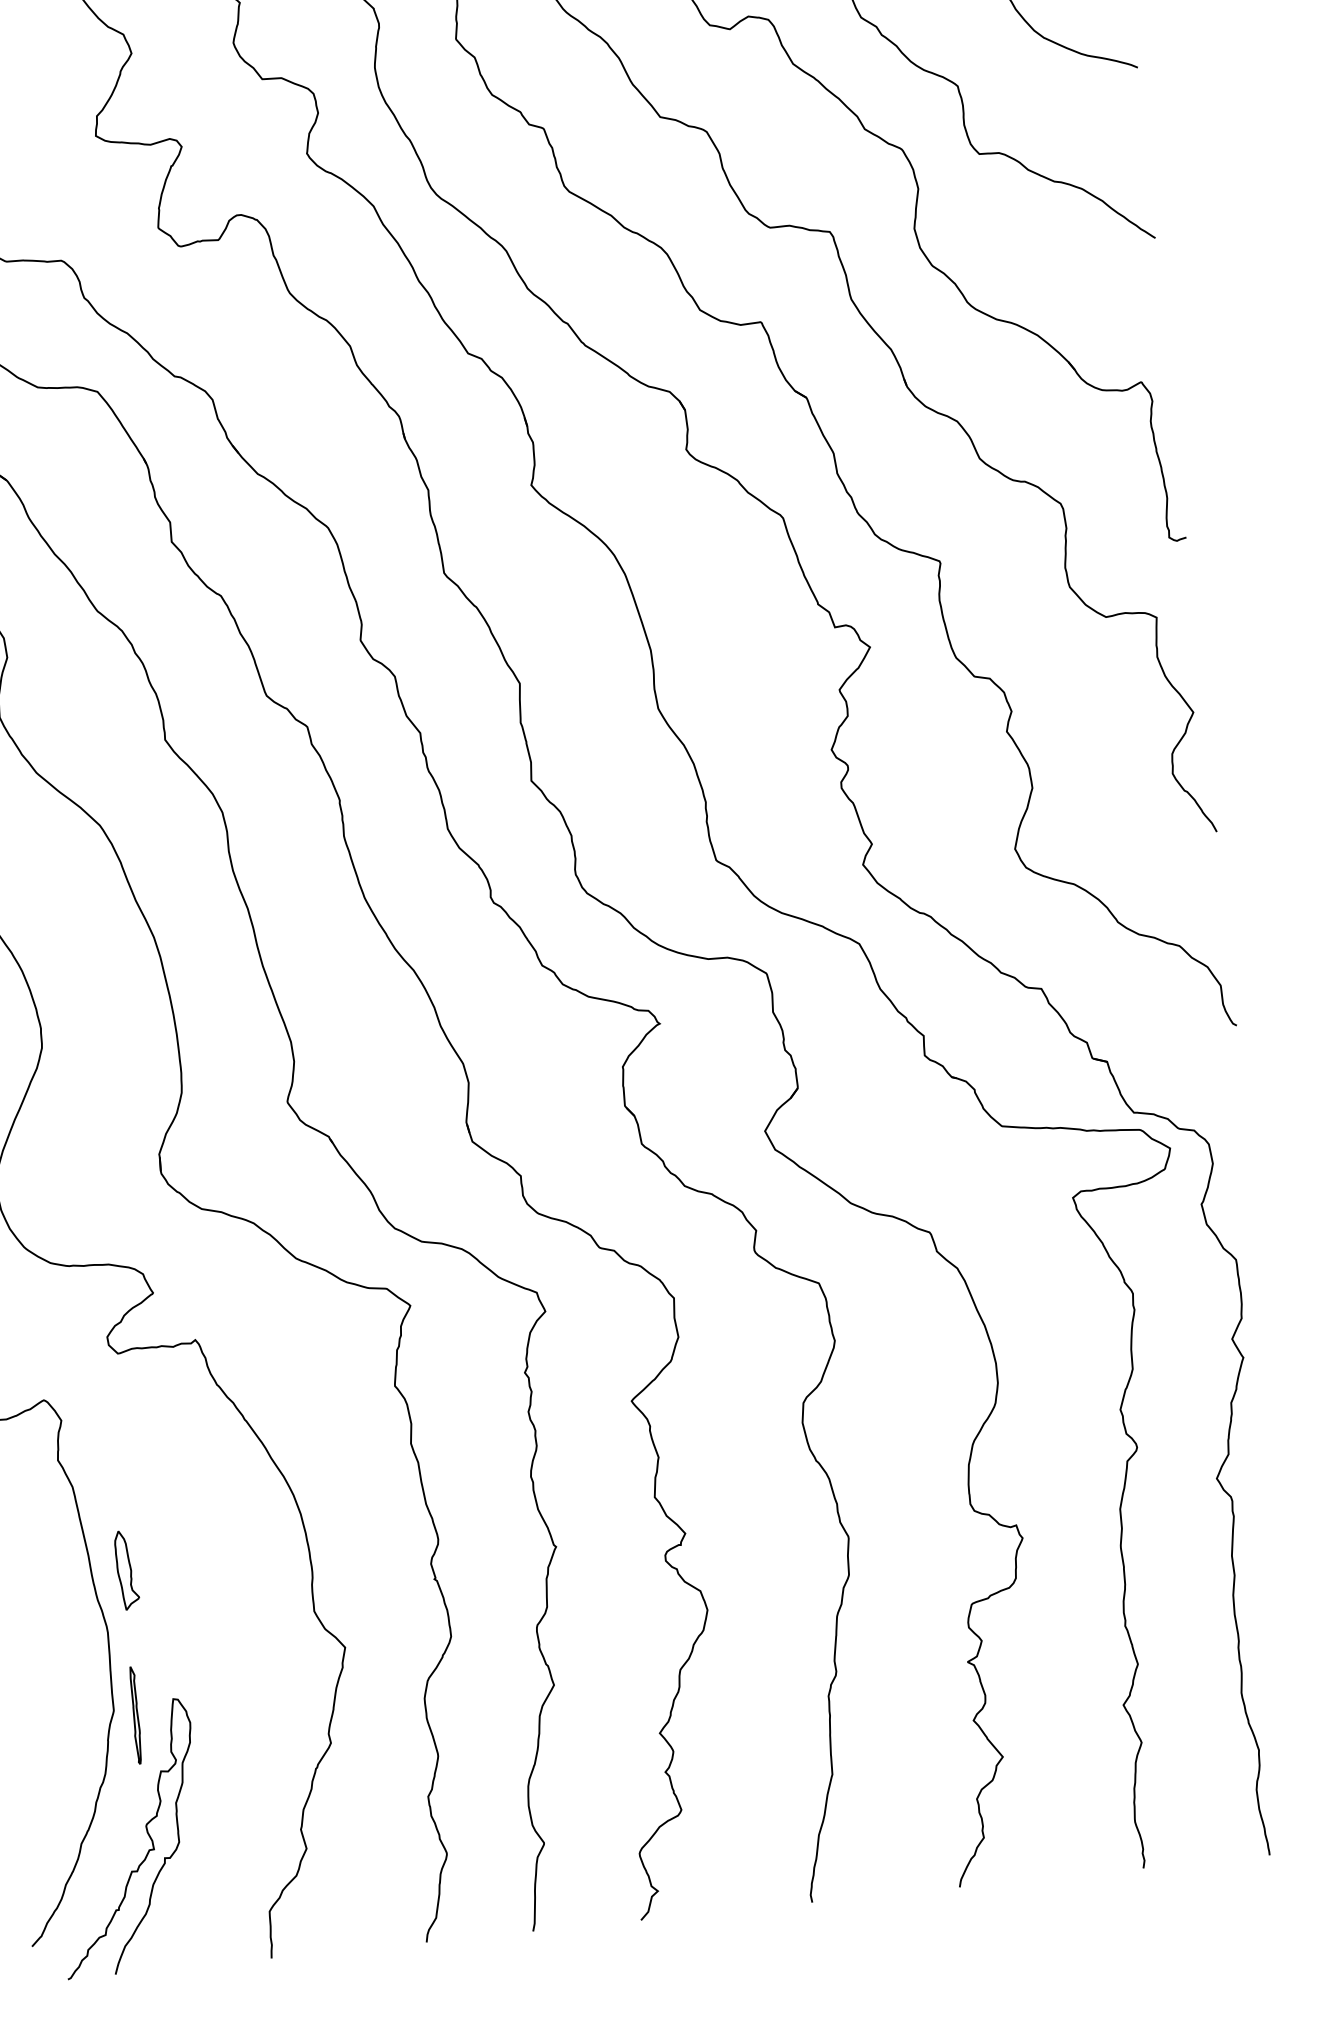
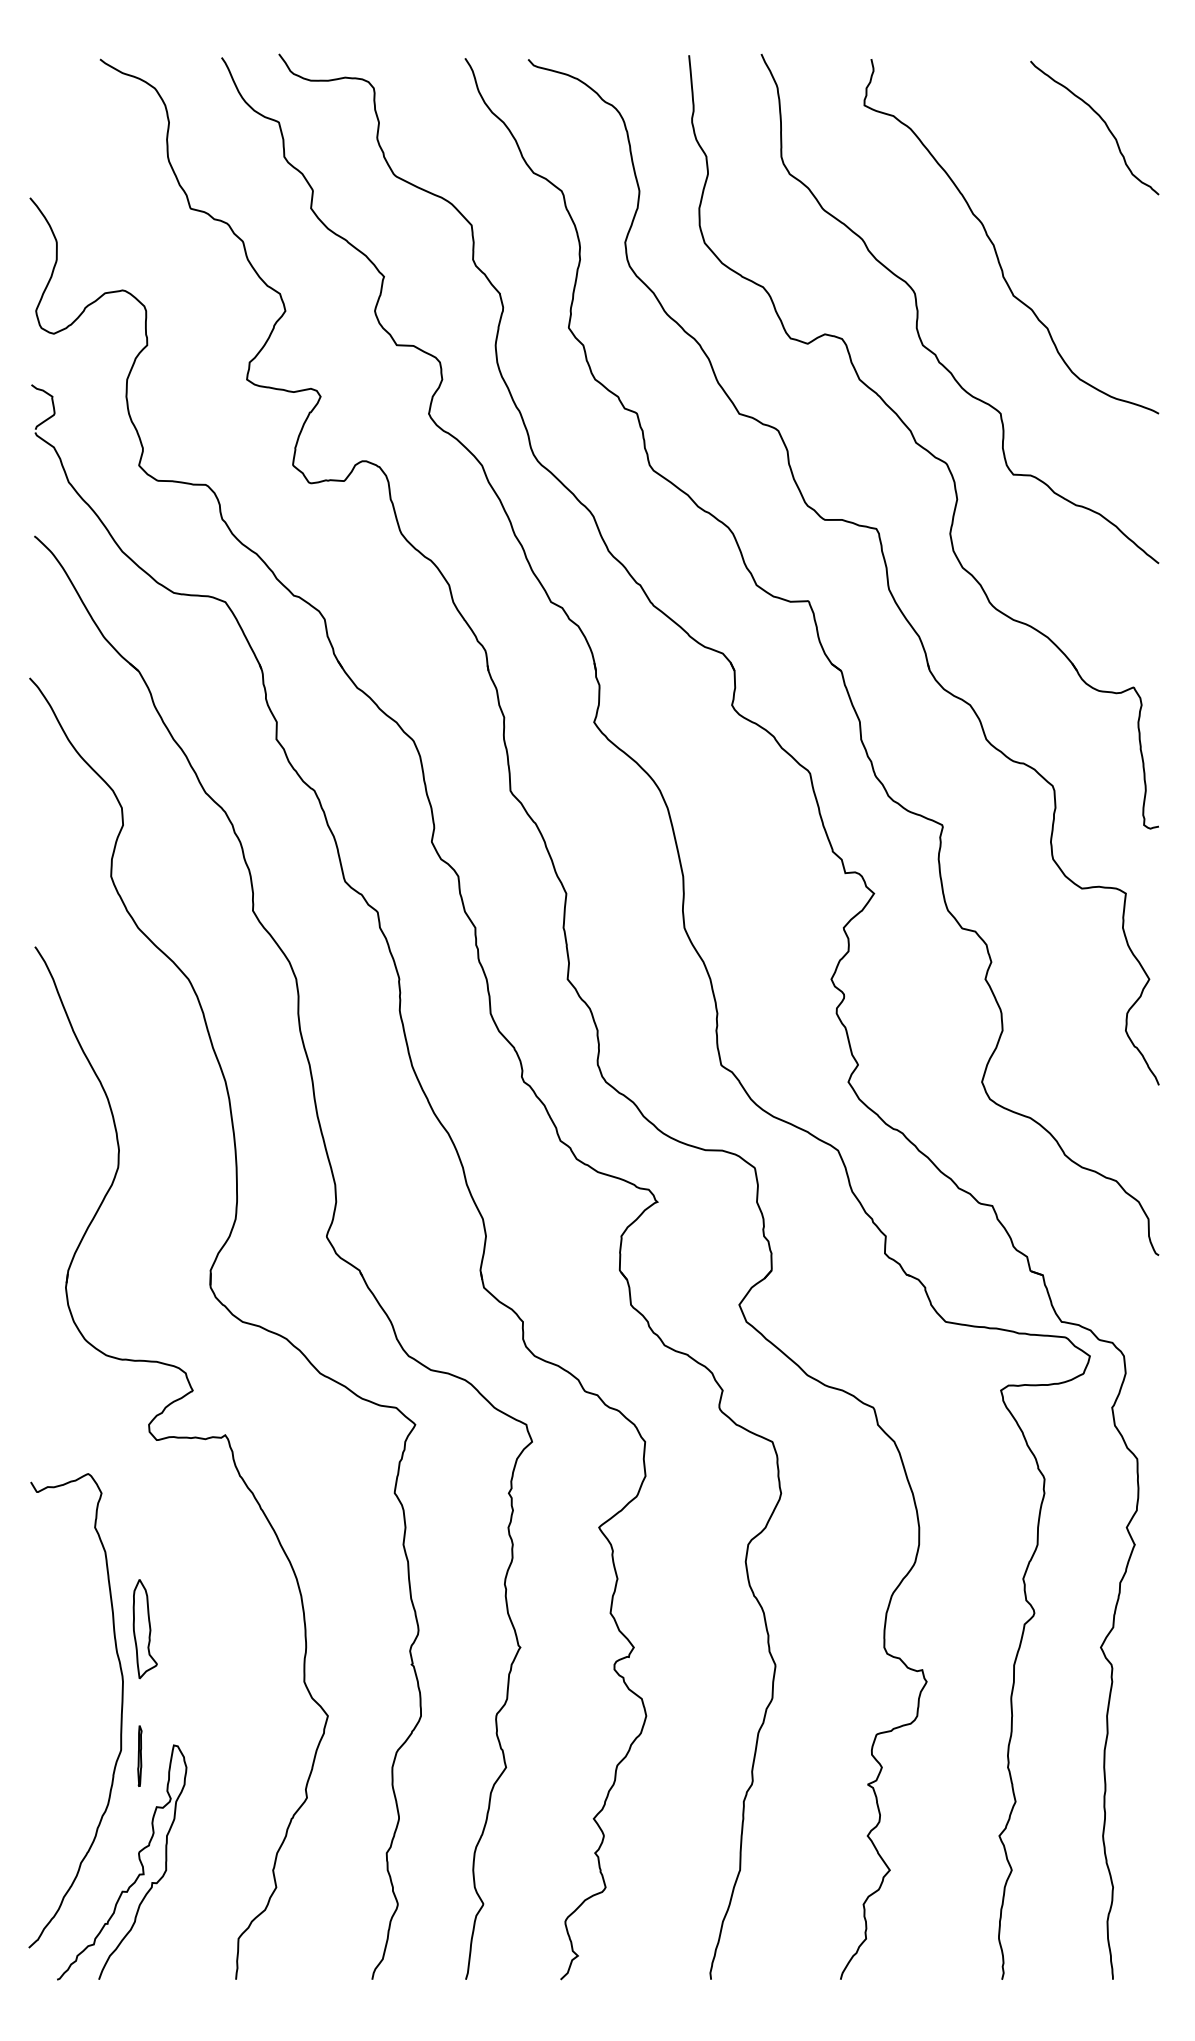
part: (126, 1570) -> (144, 1629), size x1.43
part: (135, 1714) -> (139, 1755), size x0.71

